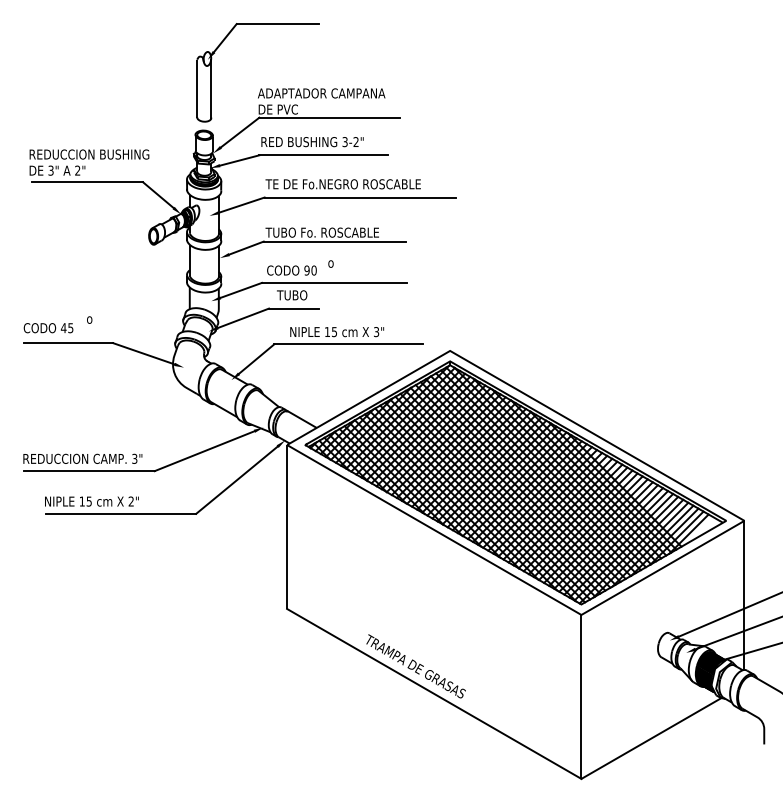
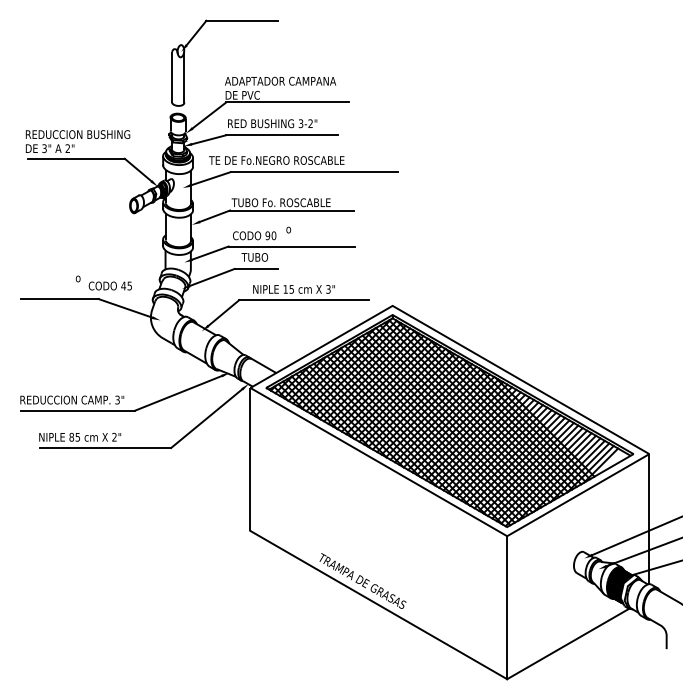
text: (342, 184) -> (276, 160), moved
text: (48, 328) -> (110, 286), moved
text: (81, 501) -> (71, 437), 15 -> 85

